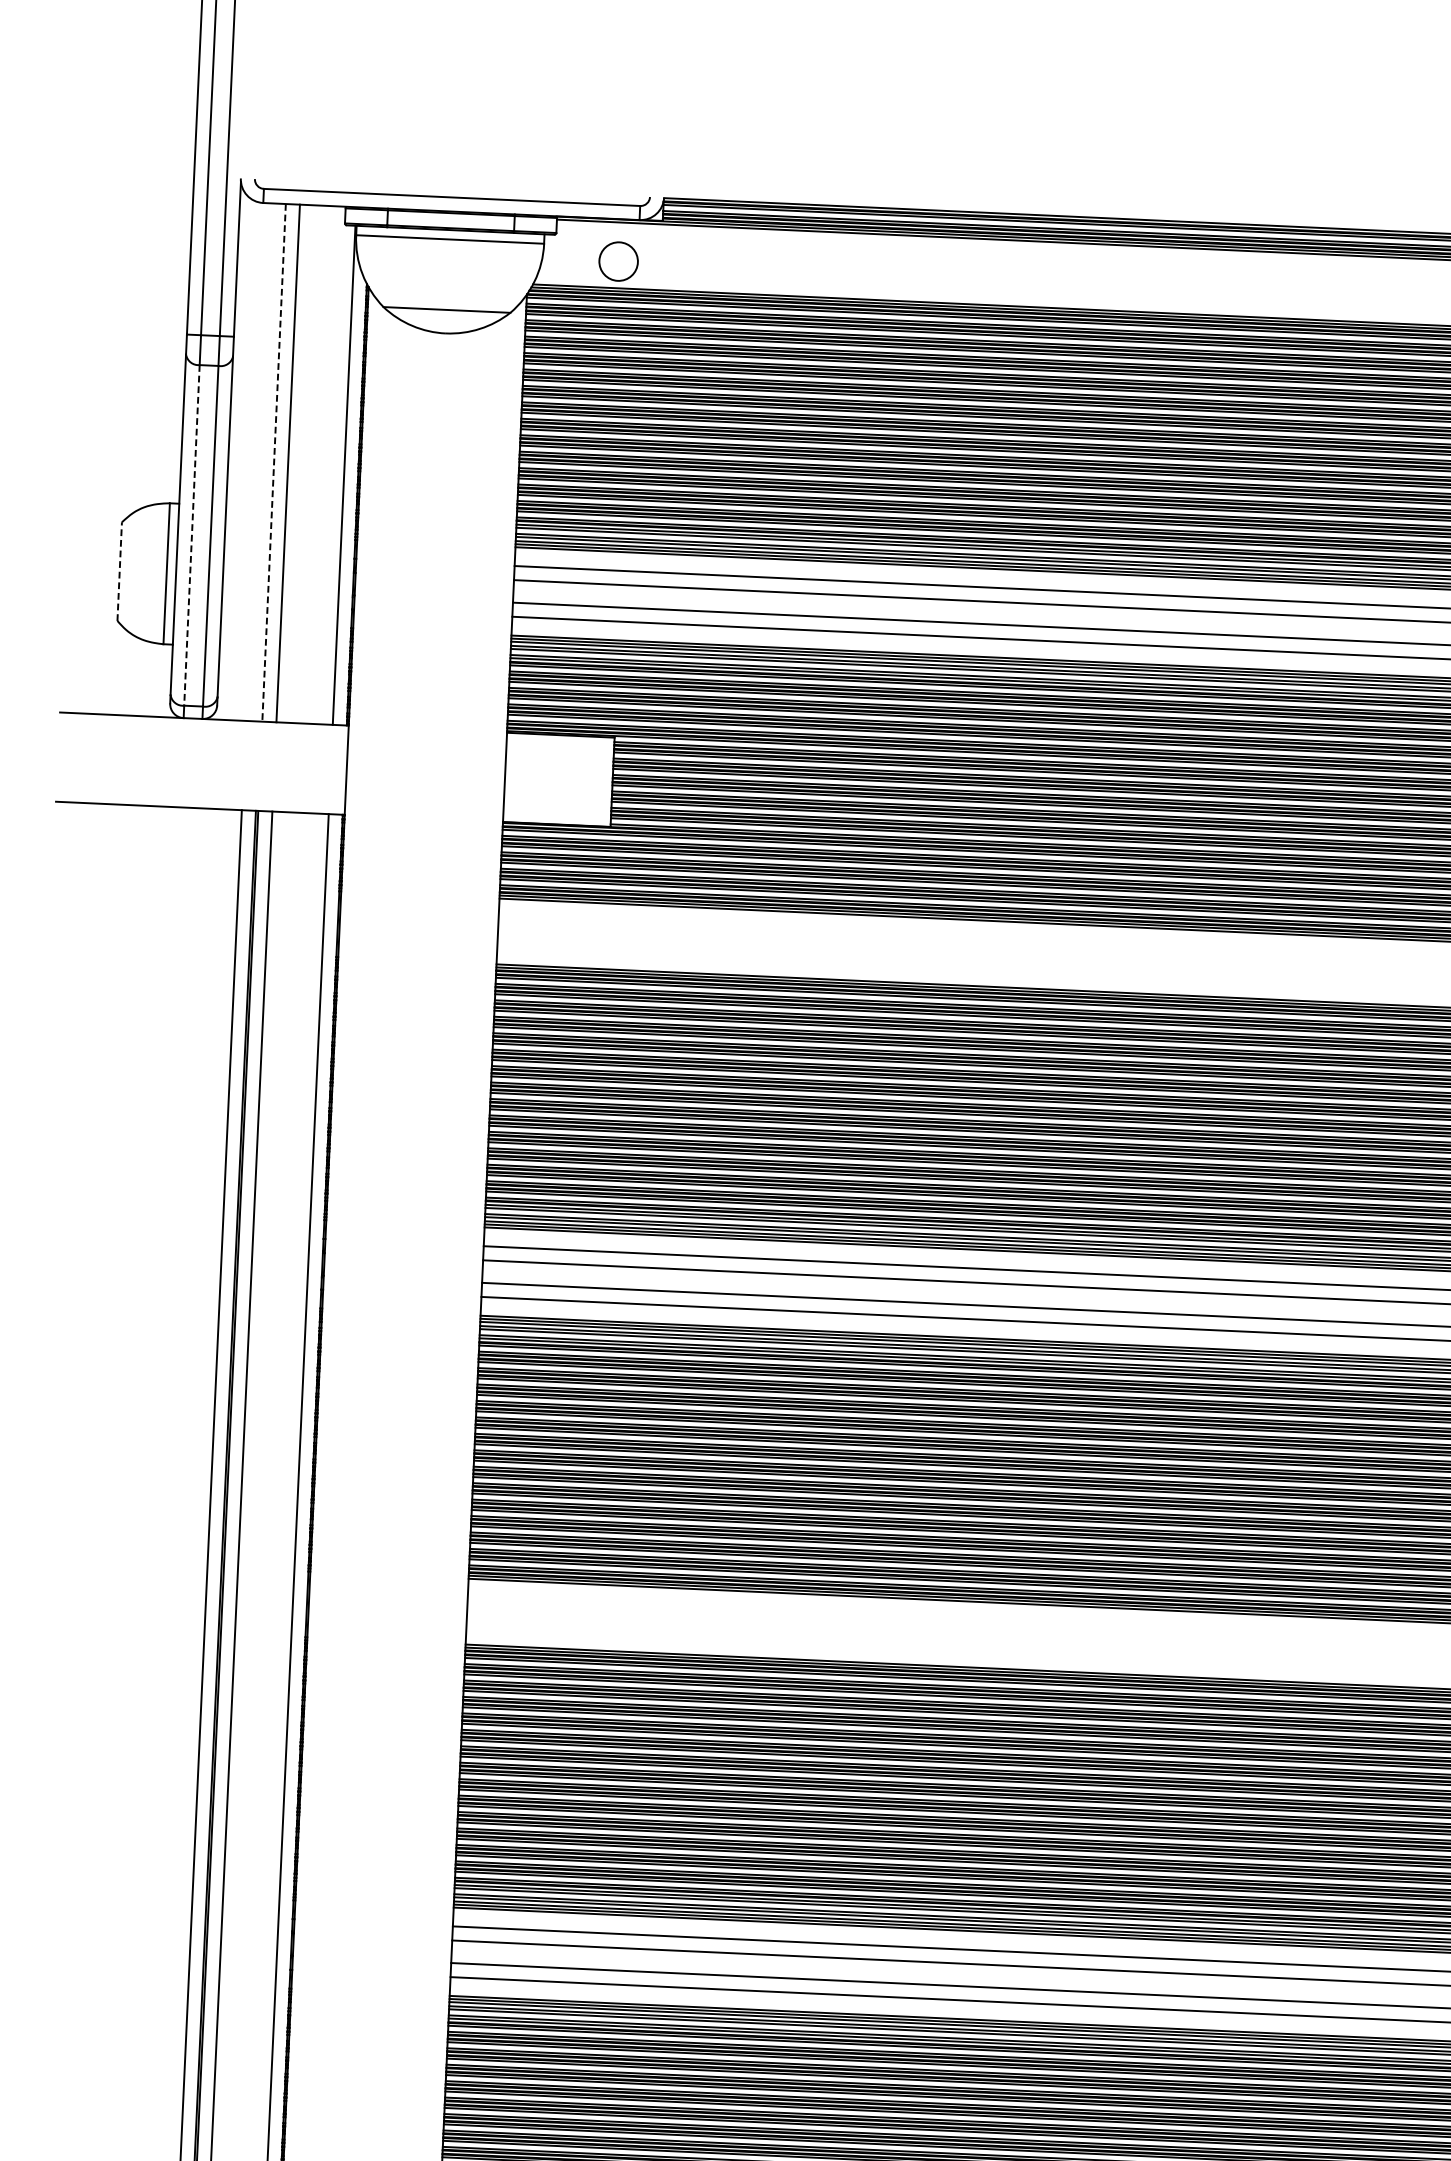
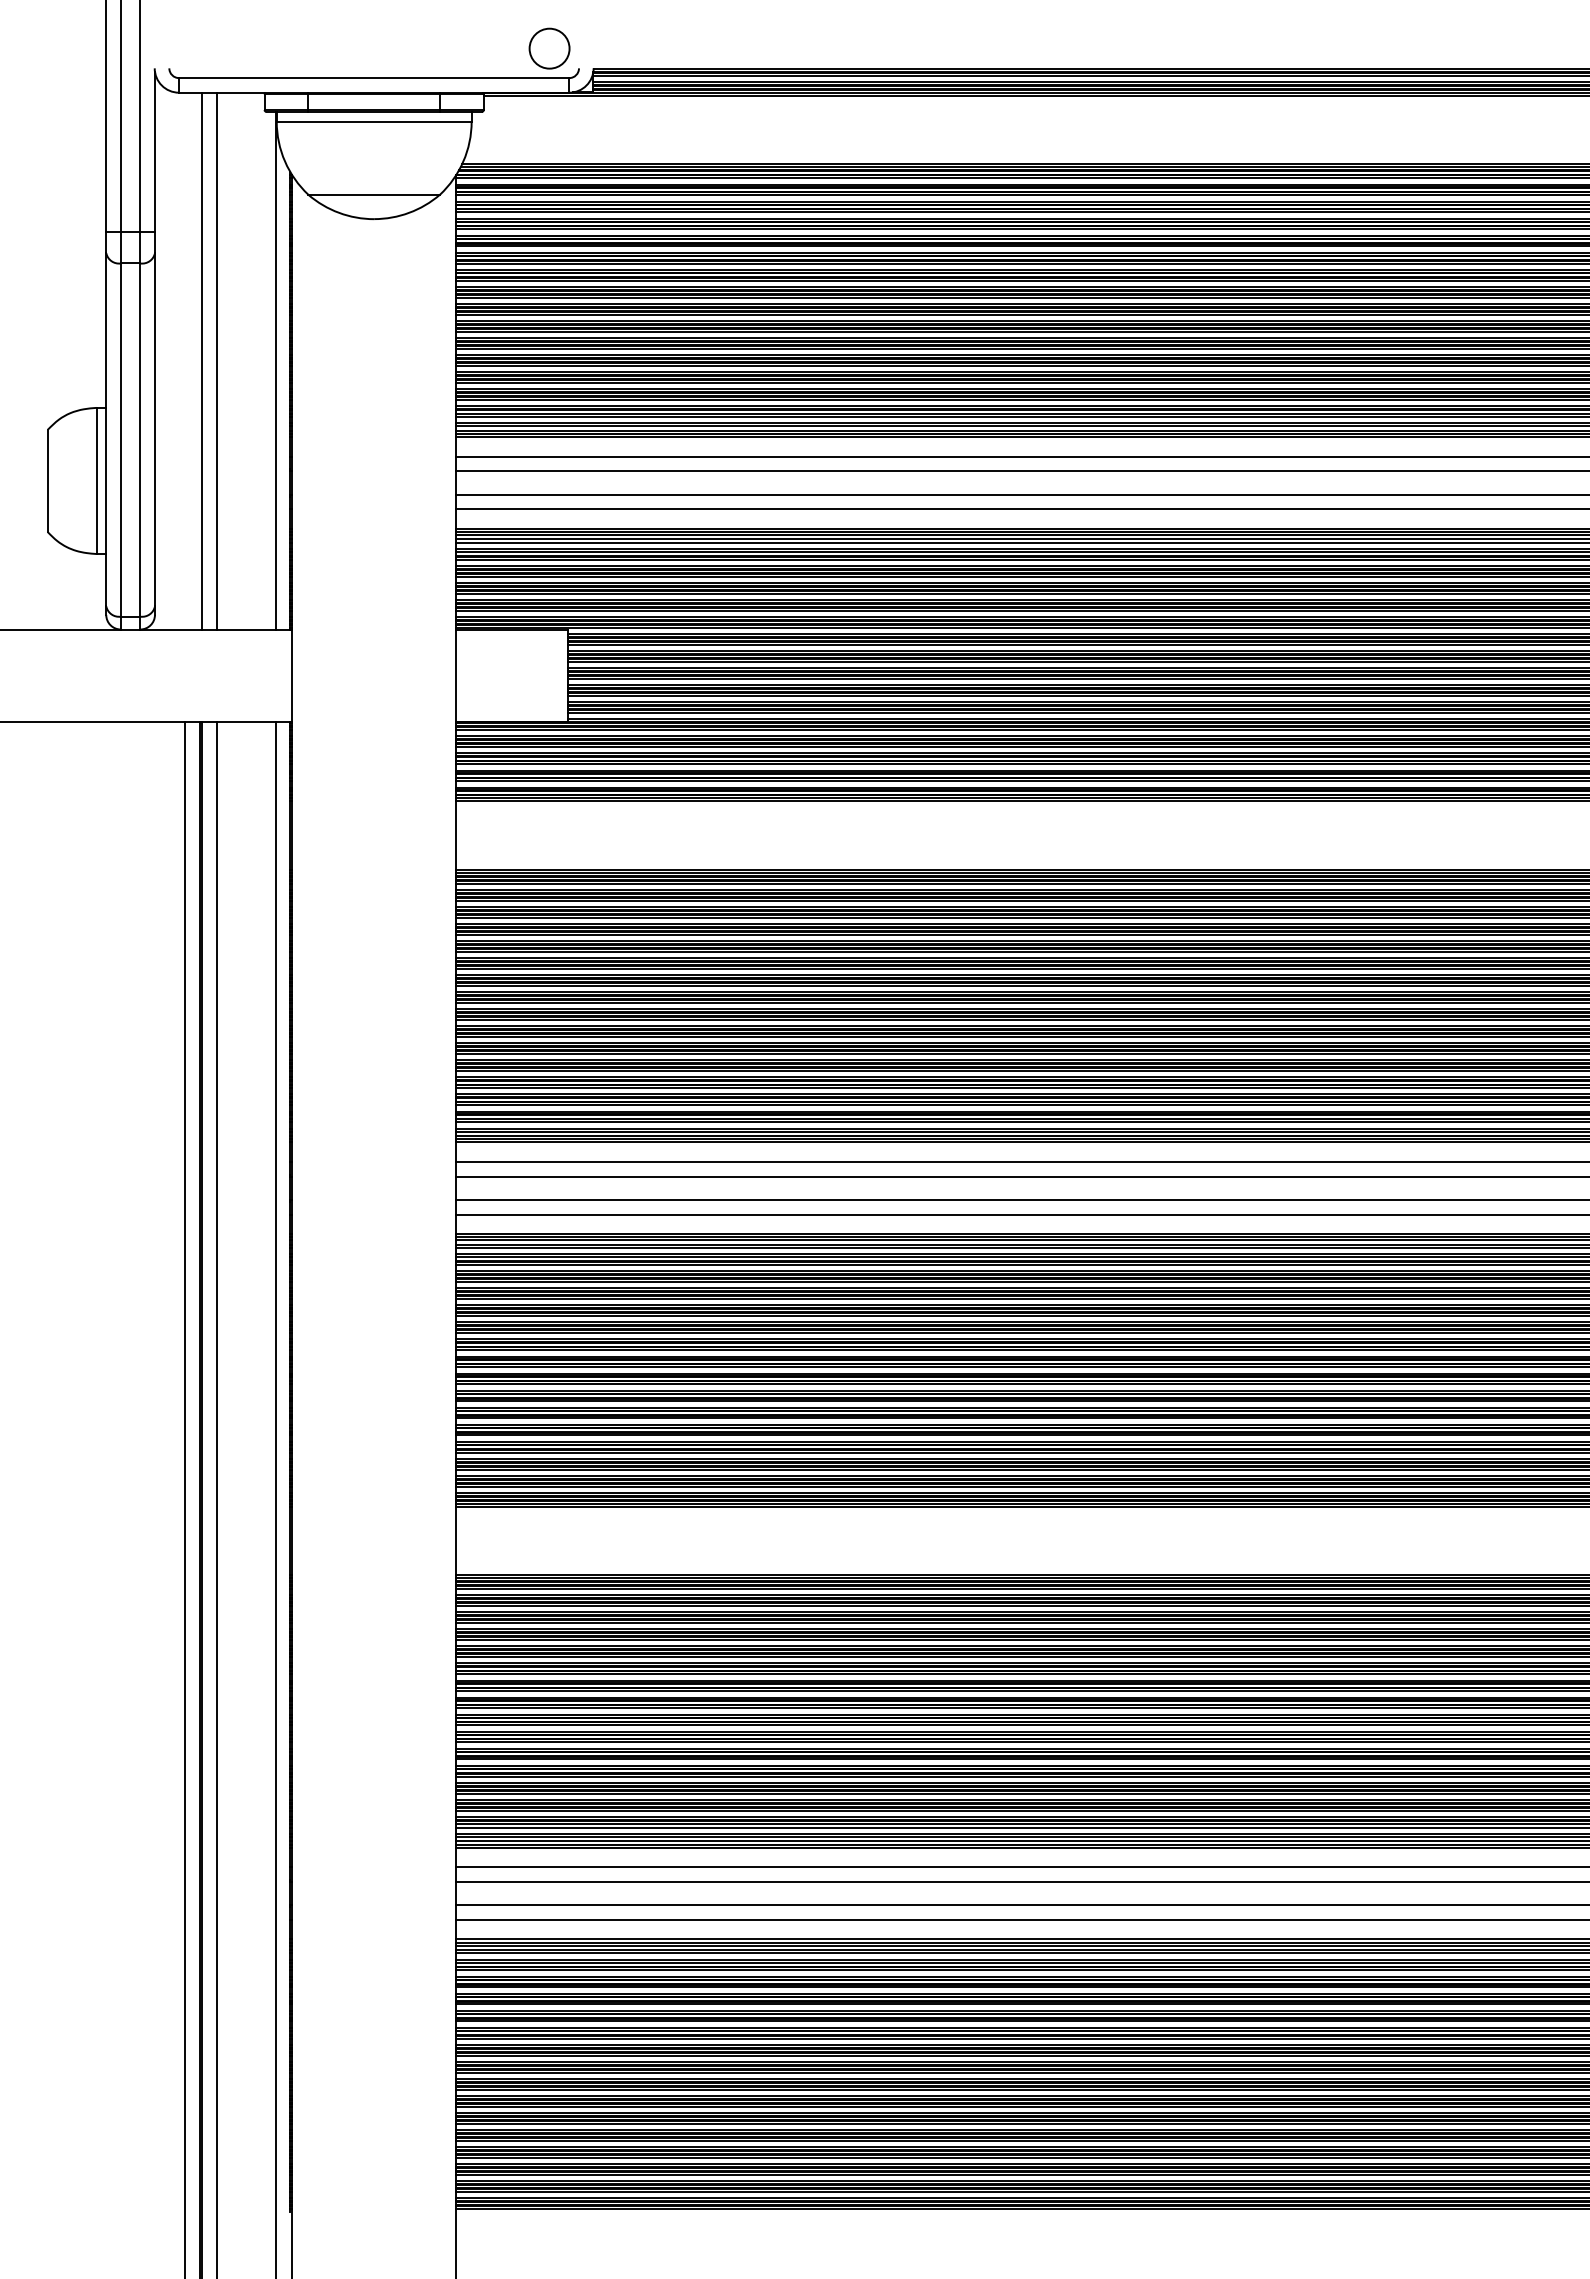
circle: (618, 261) -> (549, 48), moved
line: (274, 463) -> (202, 361), dashed -> solid
line: (191, 535) -> (120, 440), dashed -> solid
line: (119, 571) -> (47, 480), dashed -> solid

